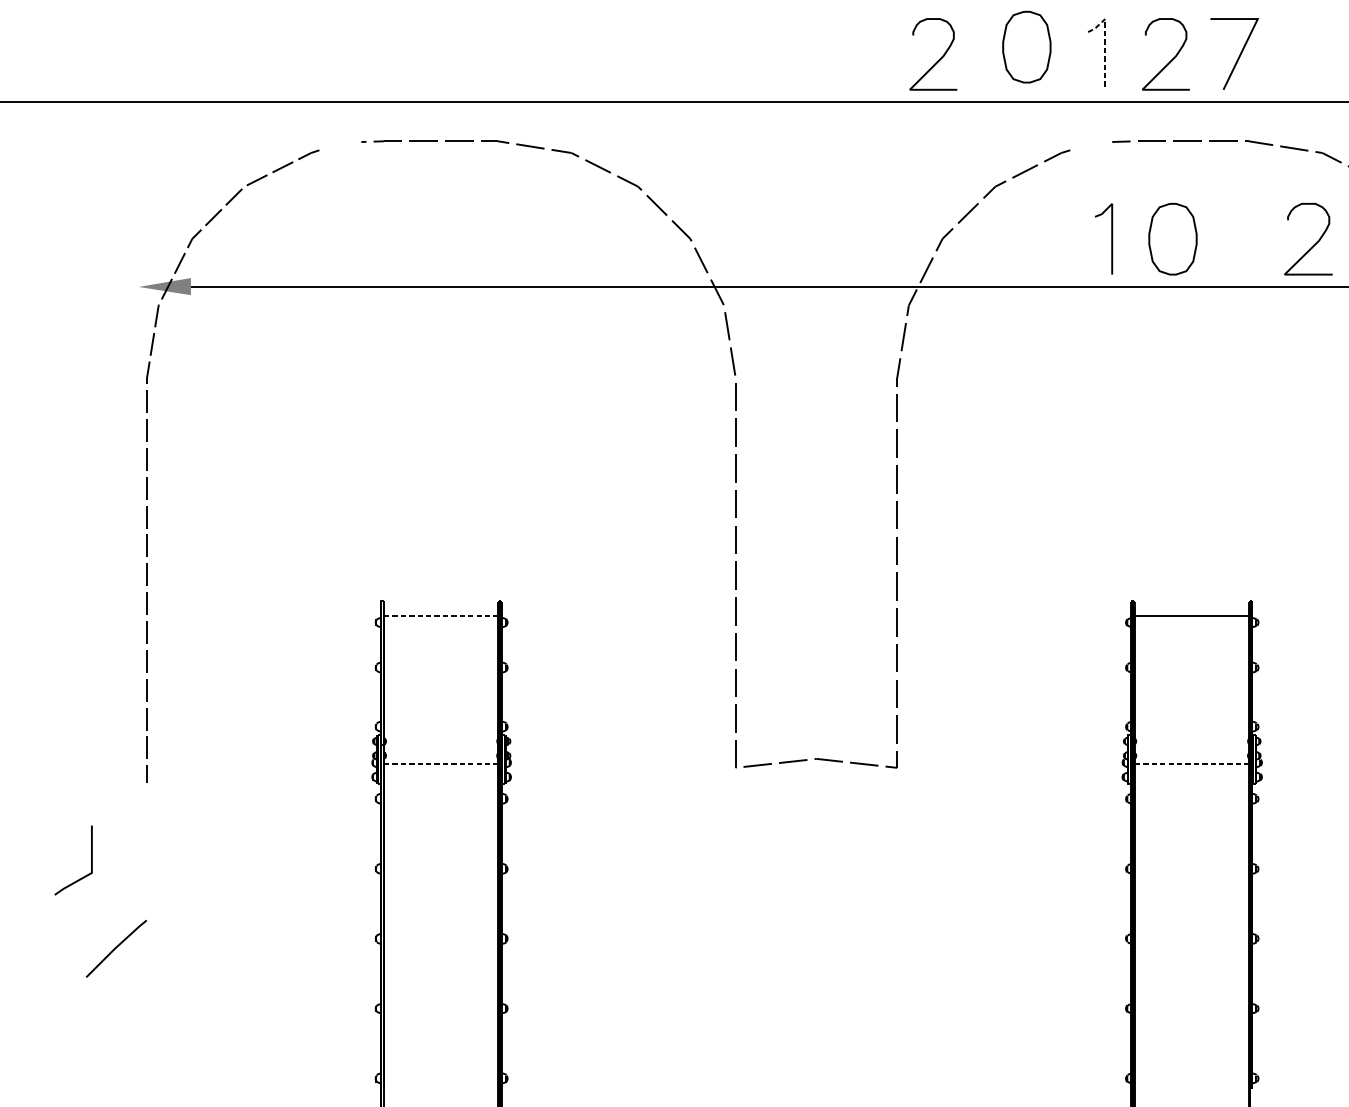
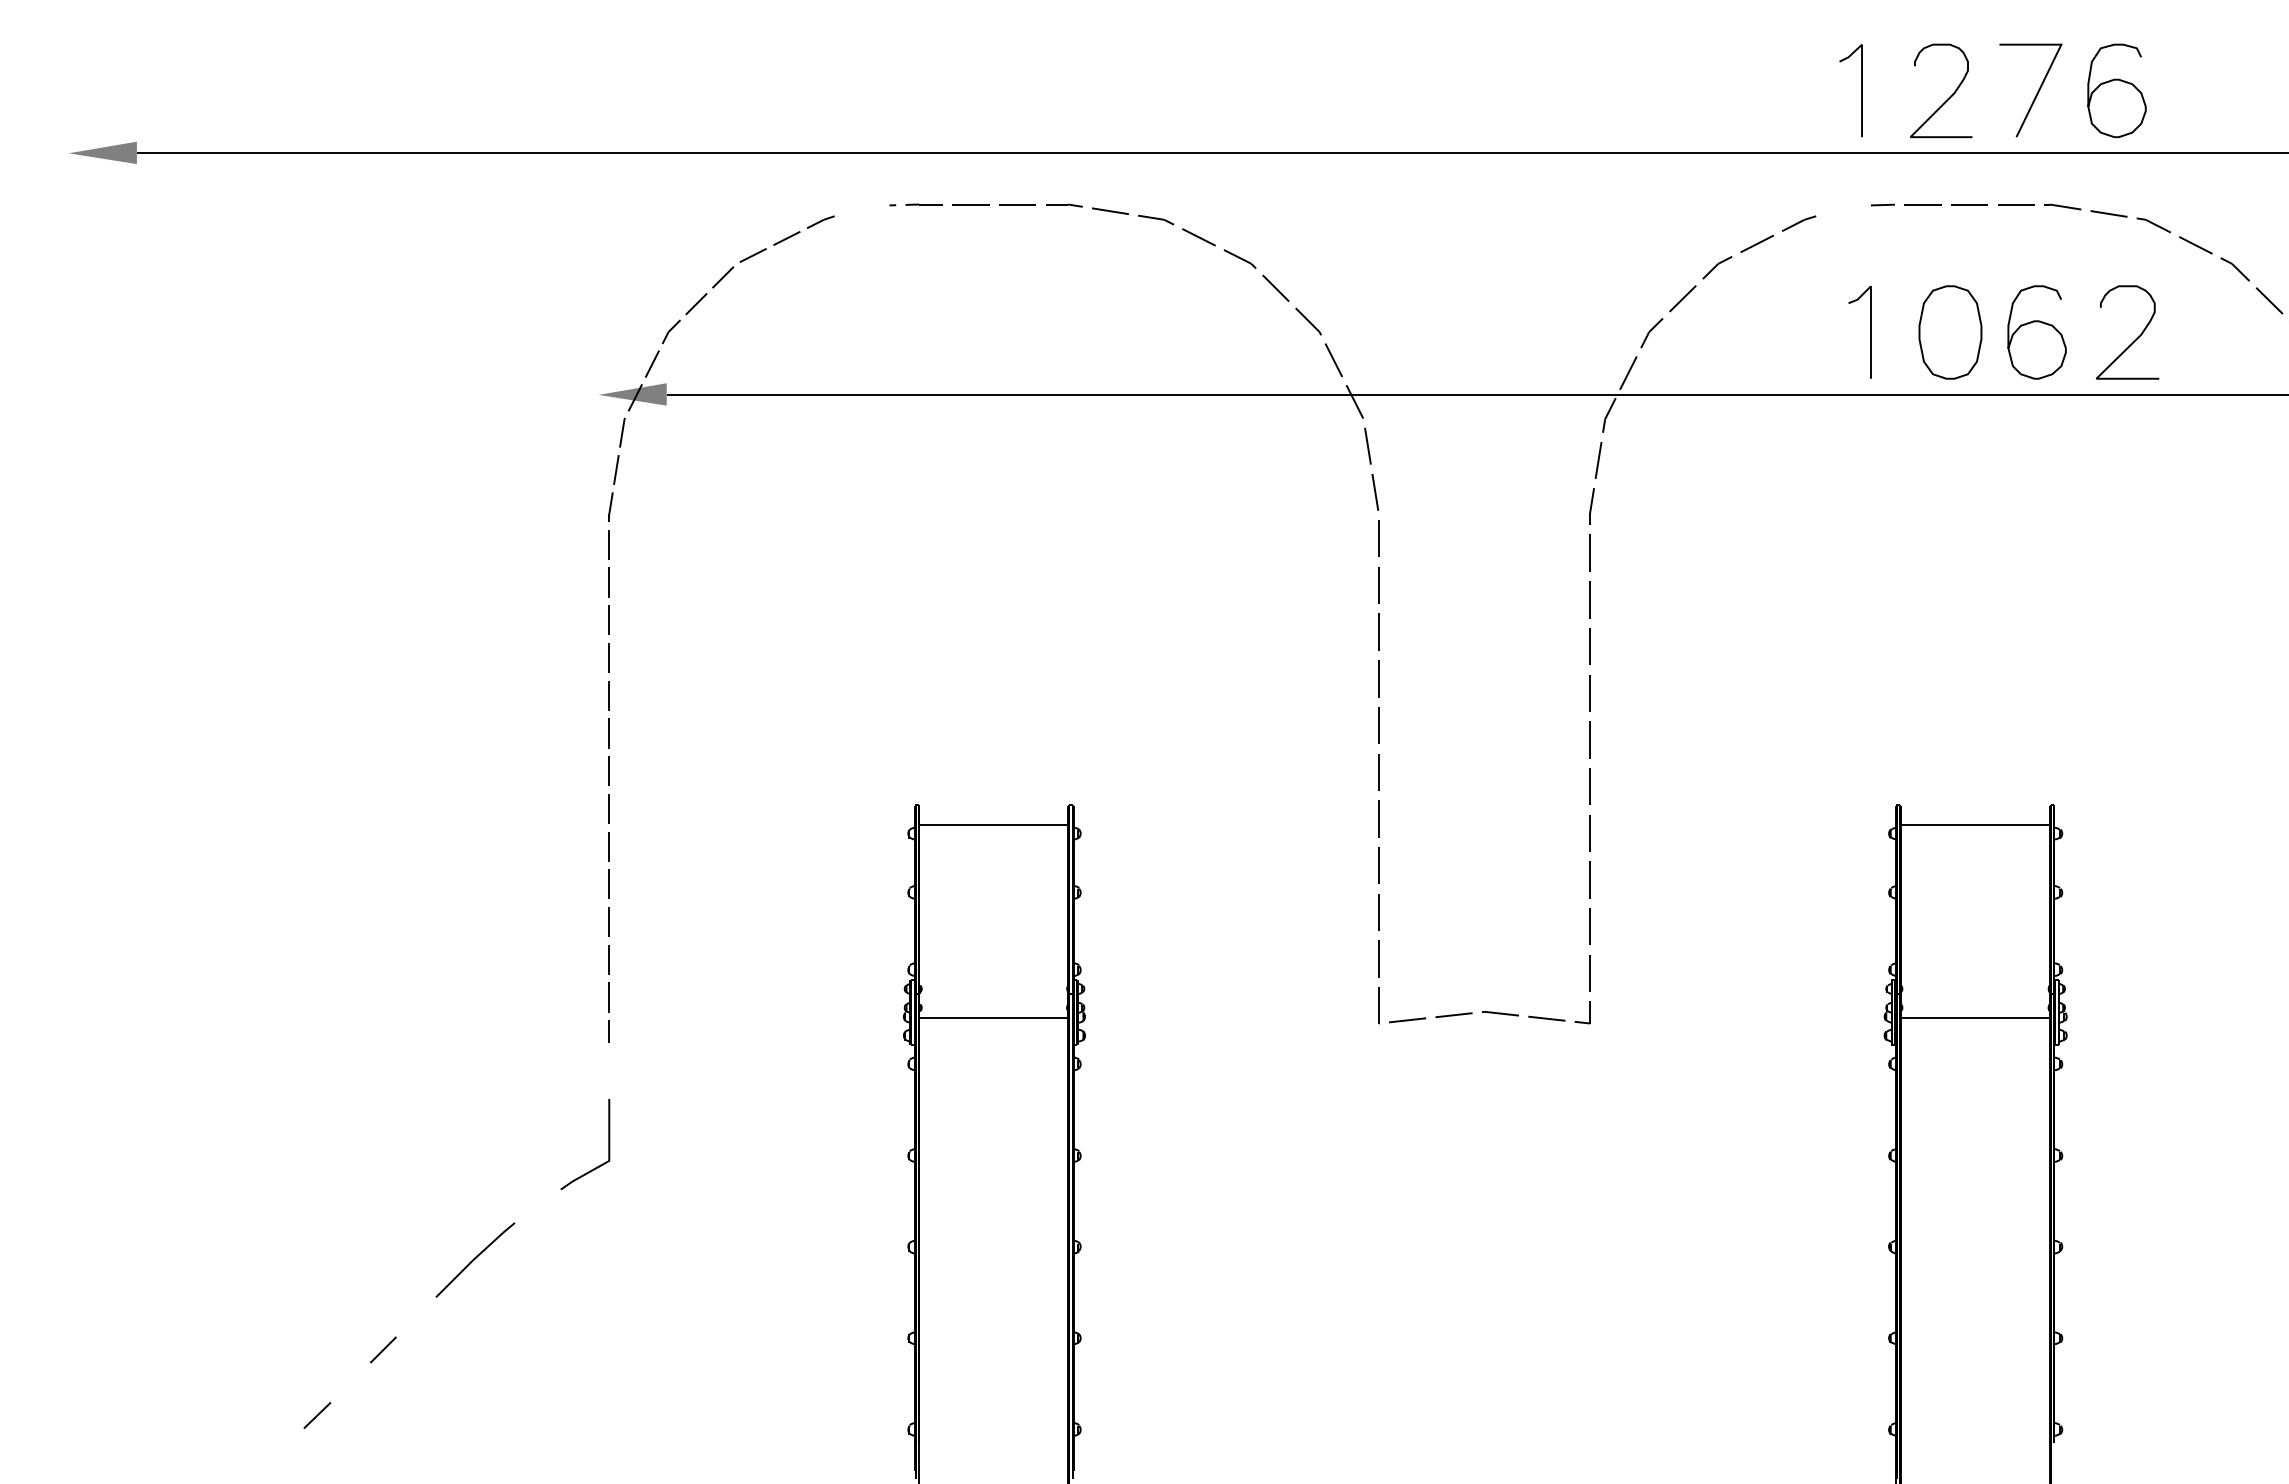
line: (1105, 42) -> (1862, 75), dashed -> solid
part: (1026, 47) -> (1759, 81), removed
curve: (1296, 47) -> (2112, 81), added
curve: (938, 59) -> (1644, 97), removed
curve: (1238, 231) -> (2036, 322), added
line: (440, 616) -> (993, 825), dashed -> solid
line: (440, 764) -> (993, 1018), dashed -> solid
line: (1192, 764) -> (1975, 1018), dashed -> solid
line: (91, 860) -> (608, 1144), moved
line: (116, 948) -> (475, 1259), moved

